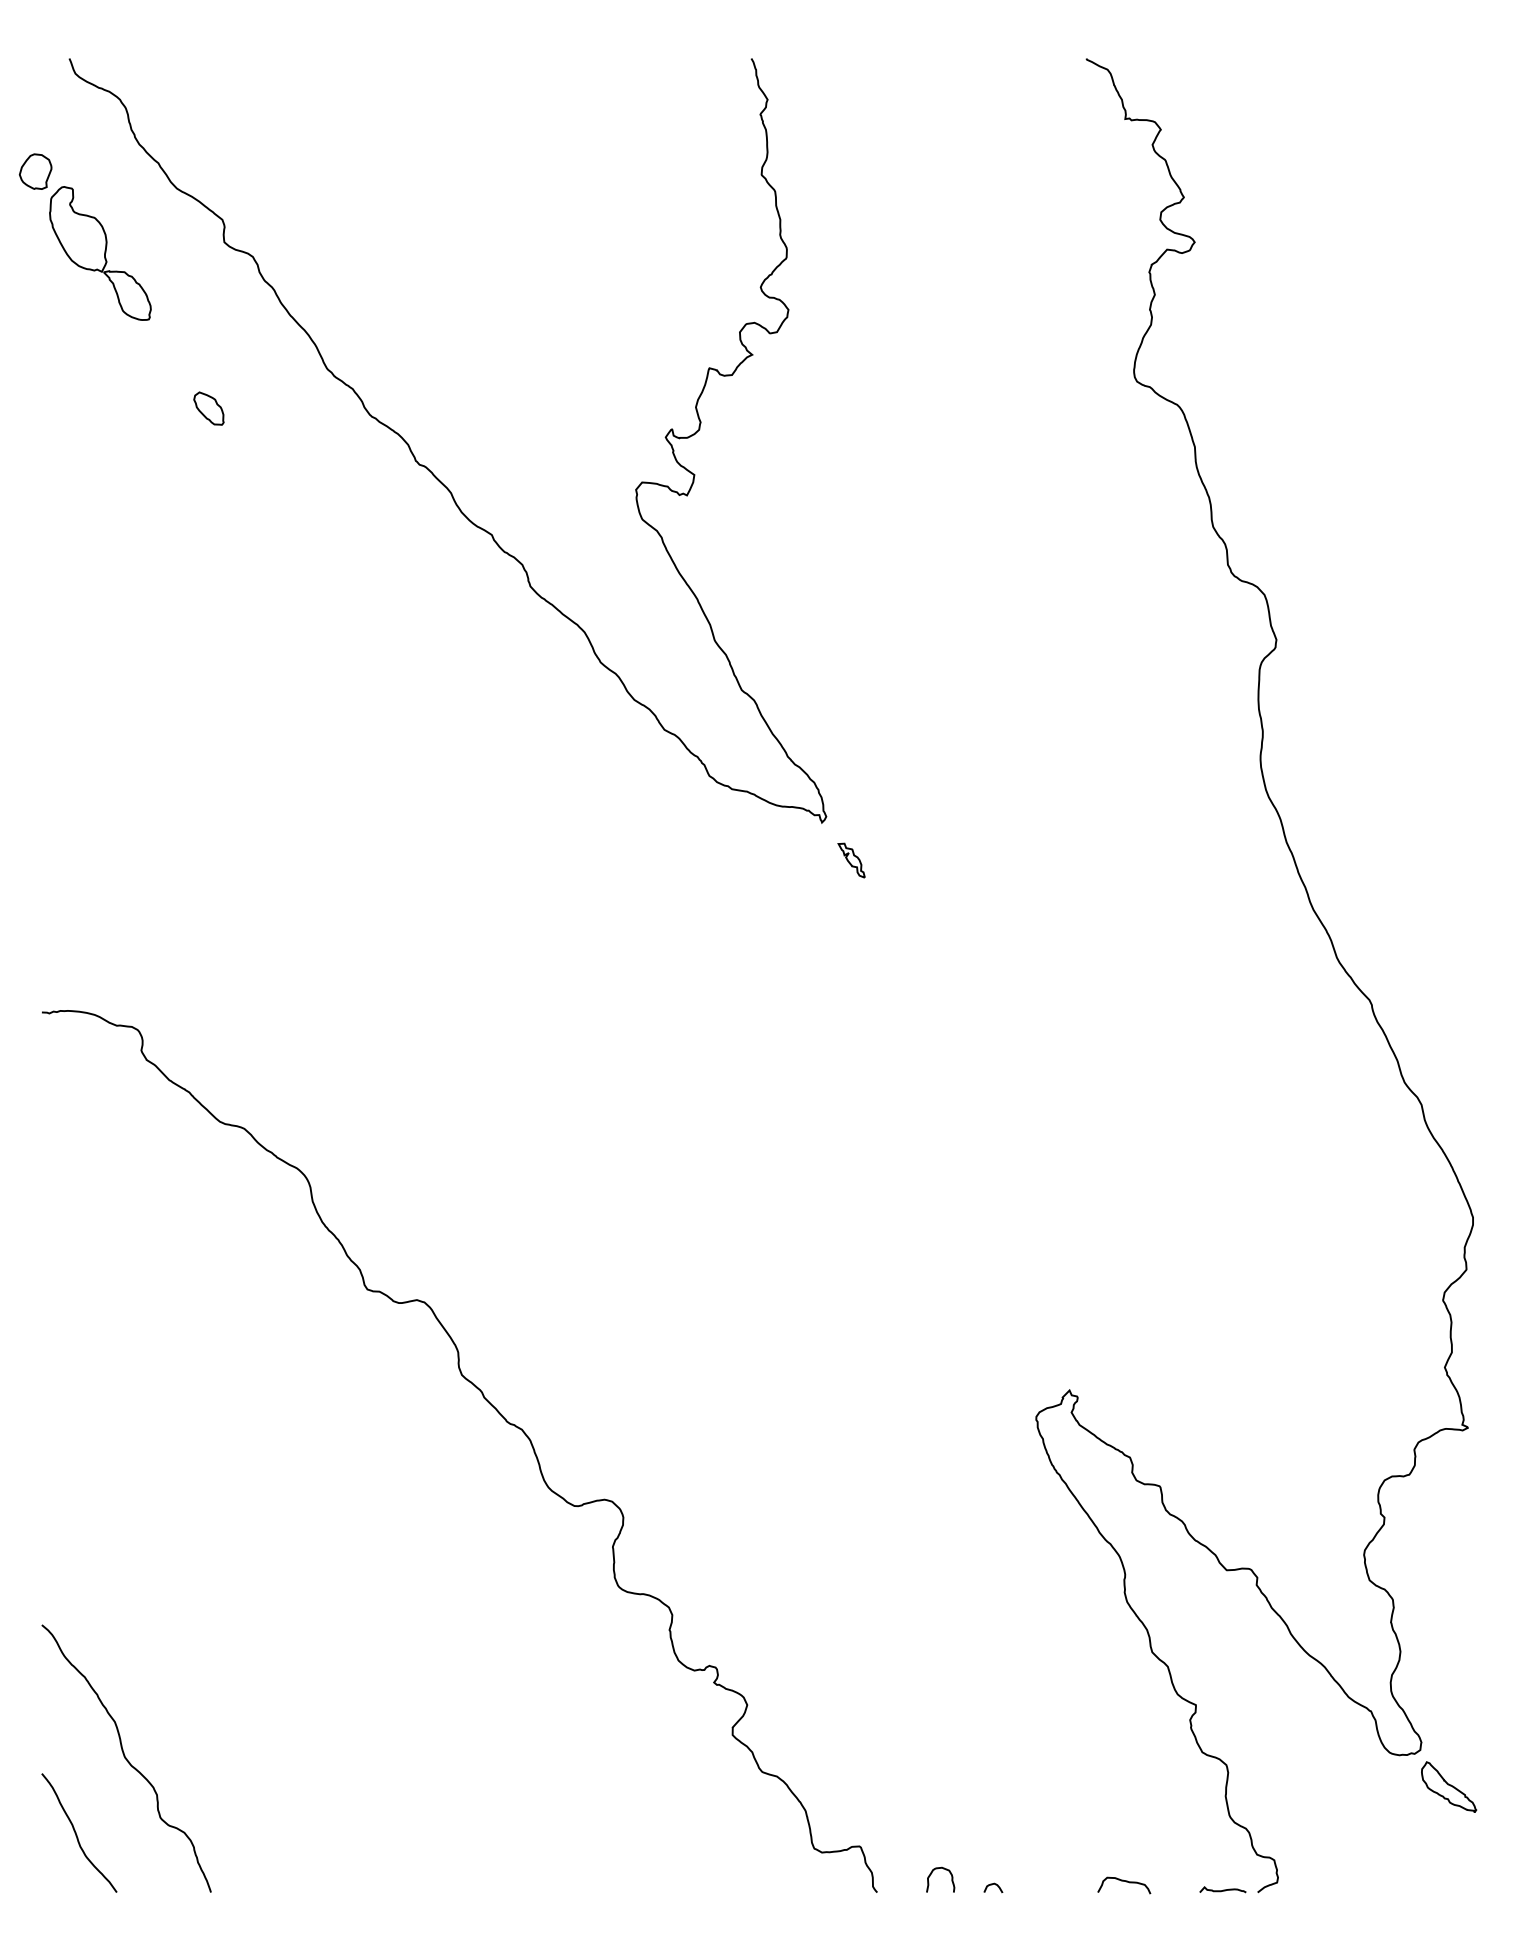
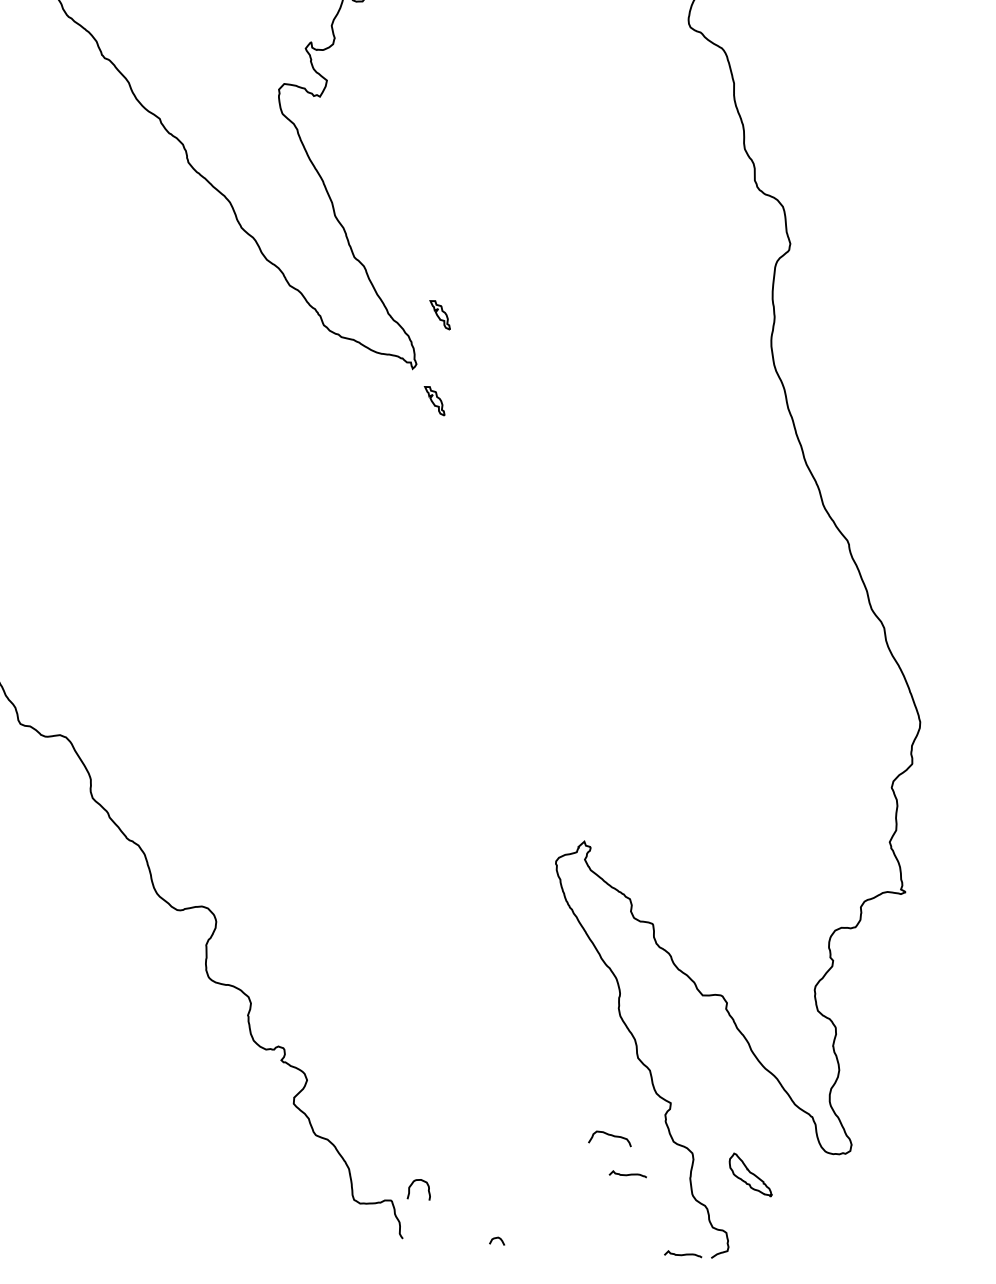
part: (851, 754) -> (440, 315), added
part: (1449, 1786) -> (751, 1174), moved
curve: (1149, 1795) -> (628, 1174), added
curve: (932, 1873) -> (413, 1184), moved
curve: (1126, 1882) -> (612, 1136), moved

